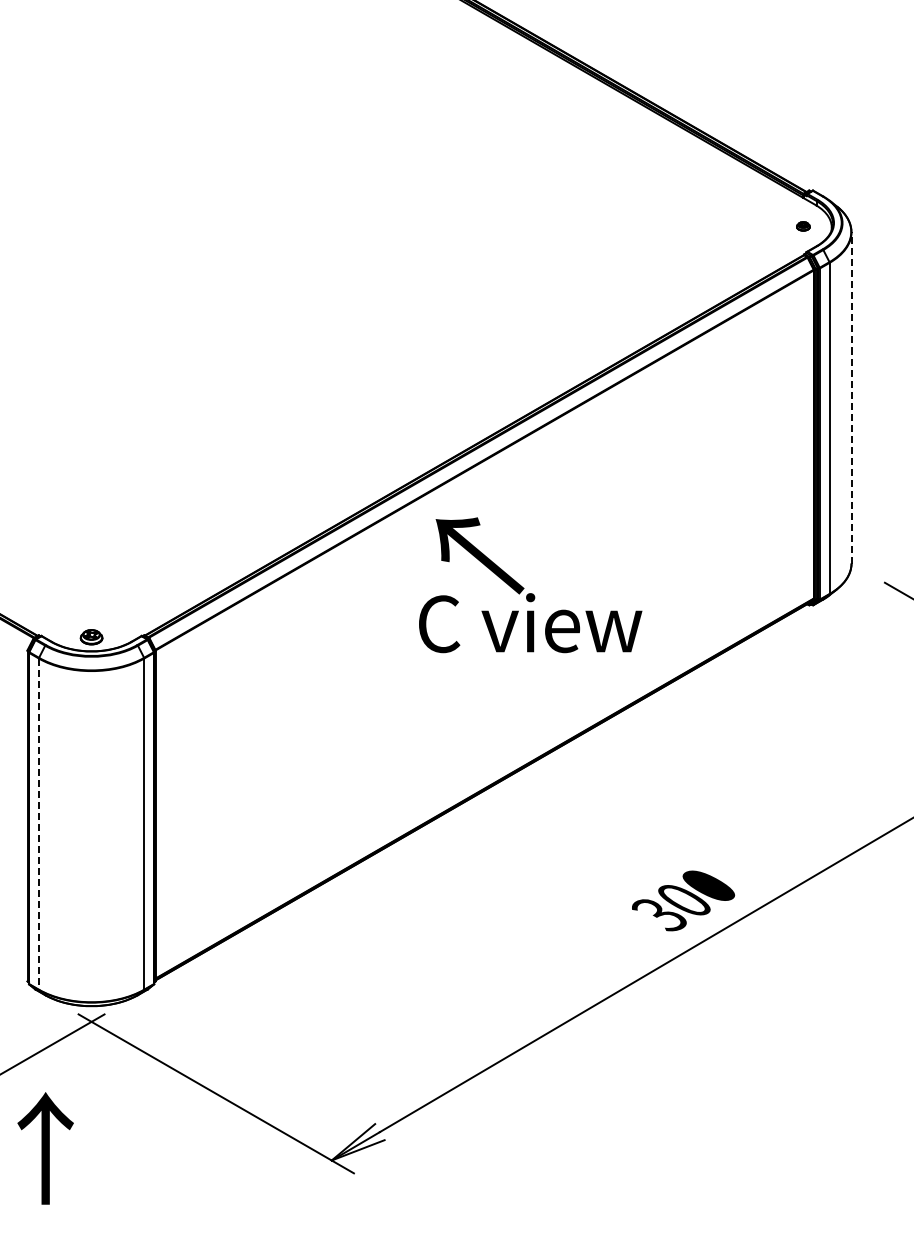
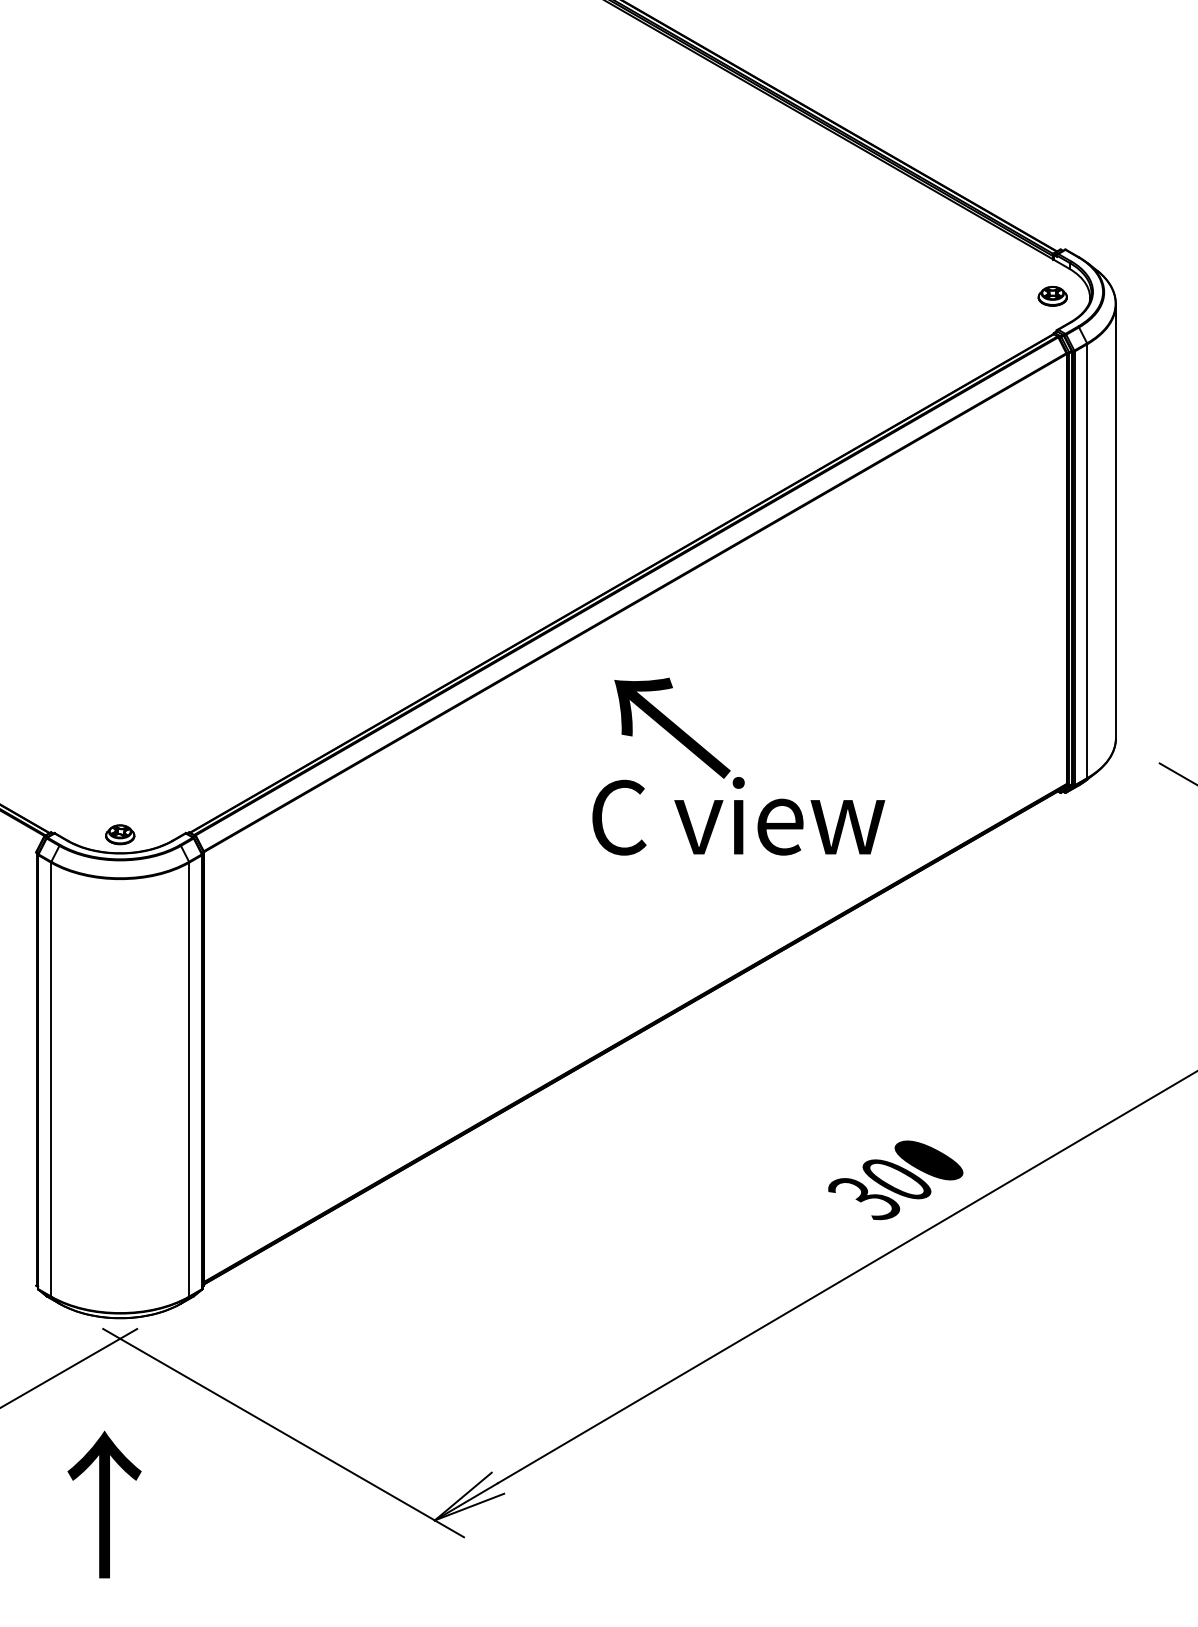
part: (803, 226) -> (1053, 296), size x1.67
line: (851, 397) -> (1115, 520), dashed -> solid
text: (530, 585) -> (738, 766), moved
line: (38, 824) -> (50, 1080), dashed -> solid
text: (45, 1148) -> (104, 1504), moved

